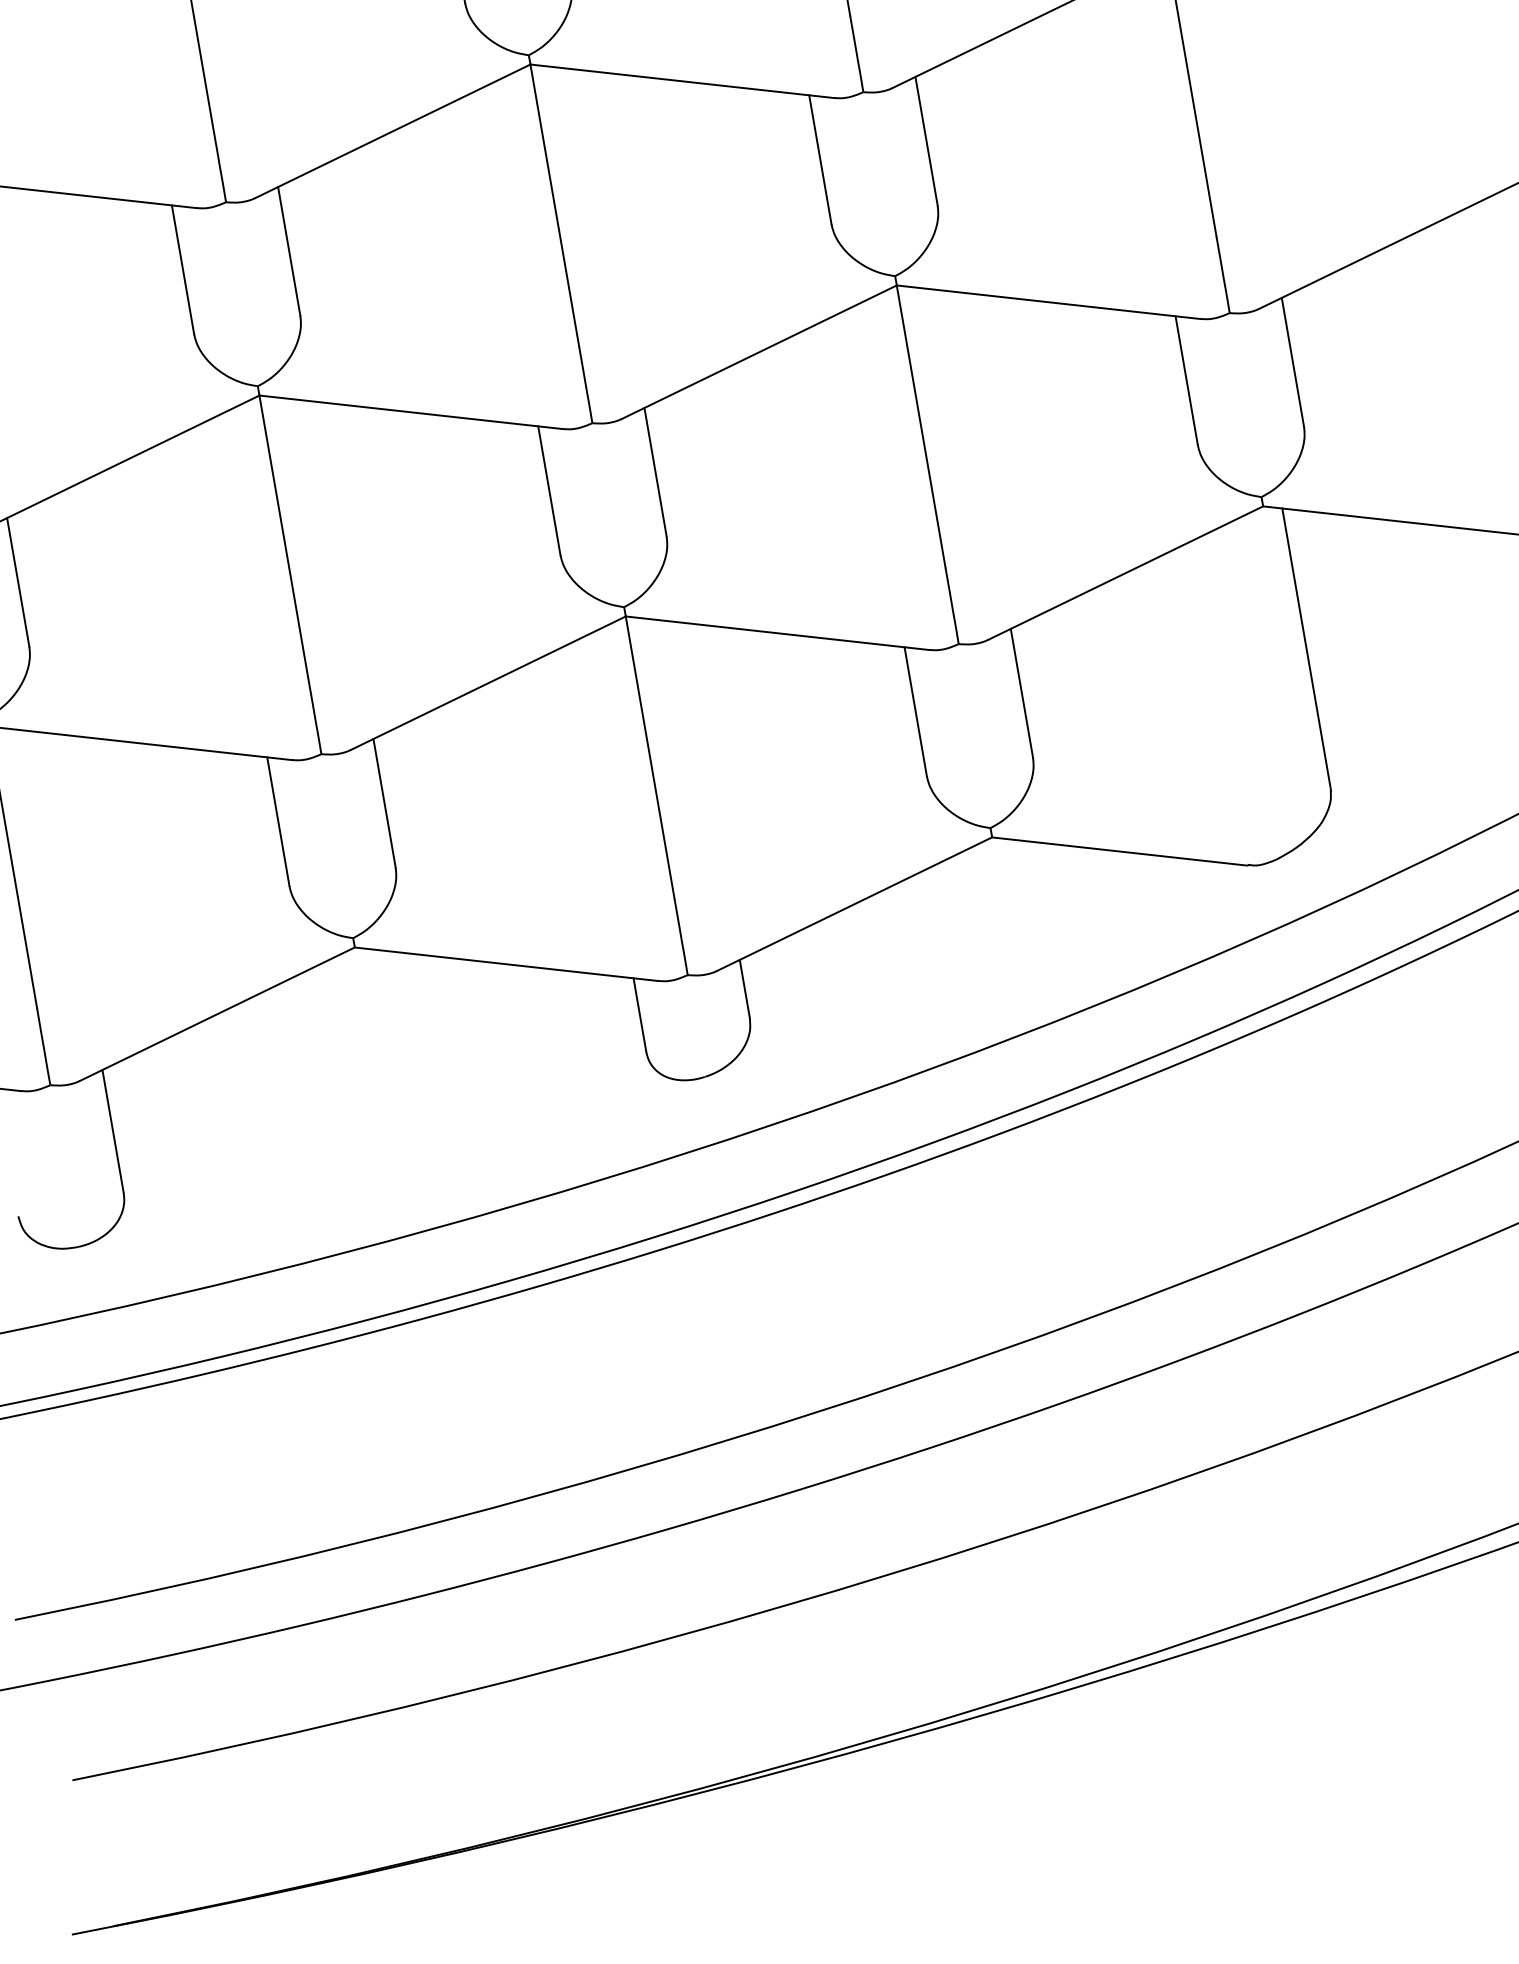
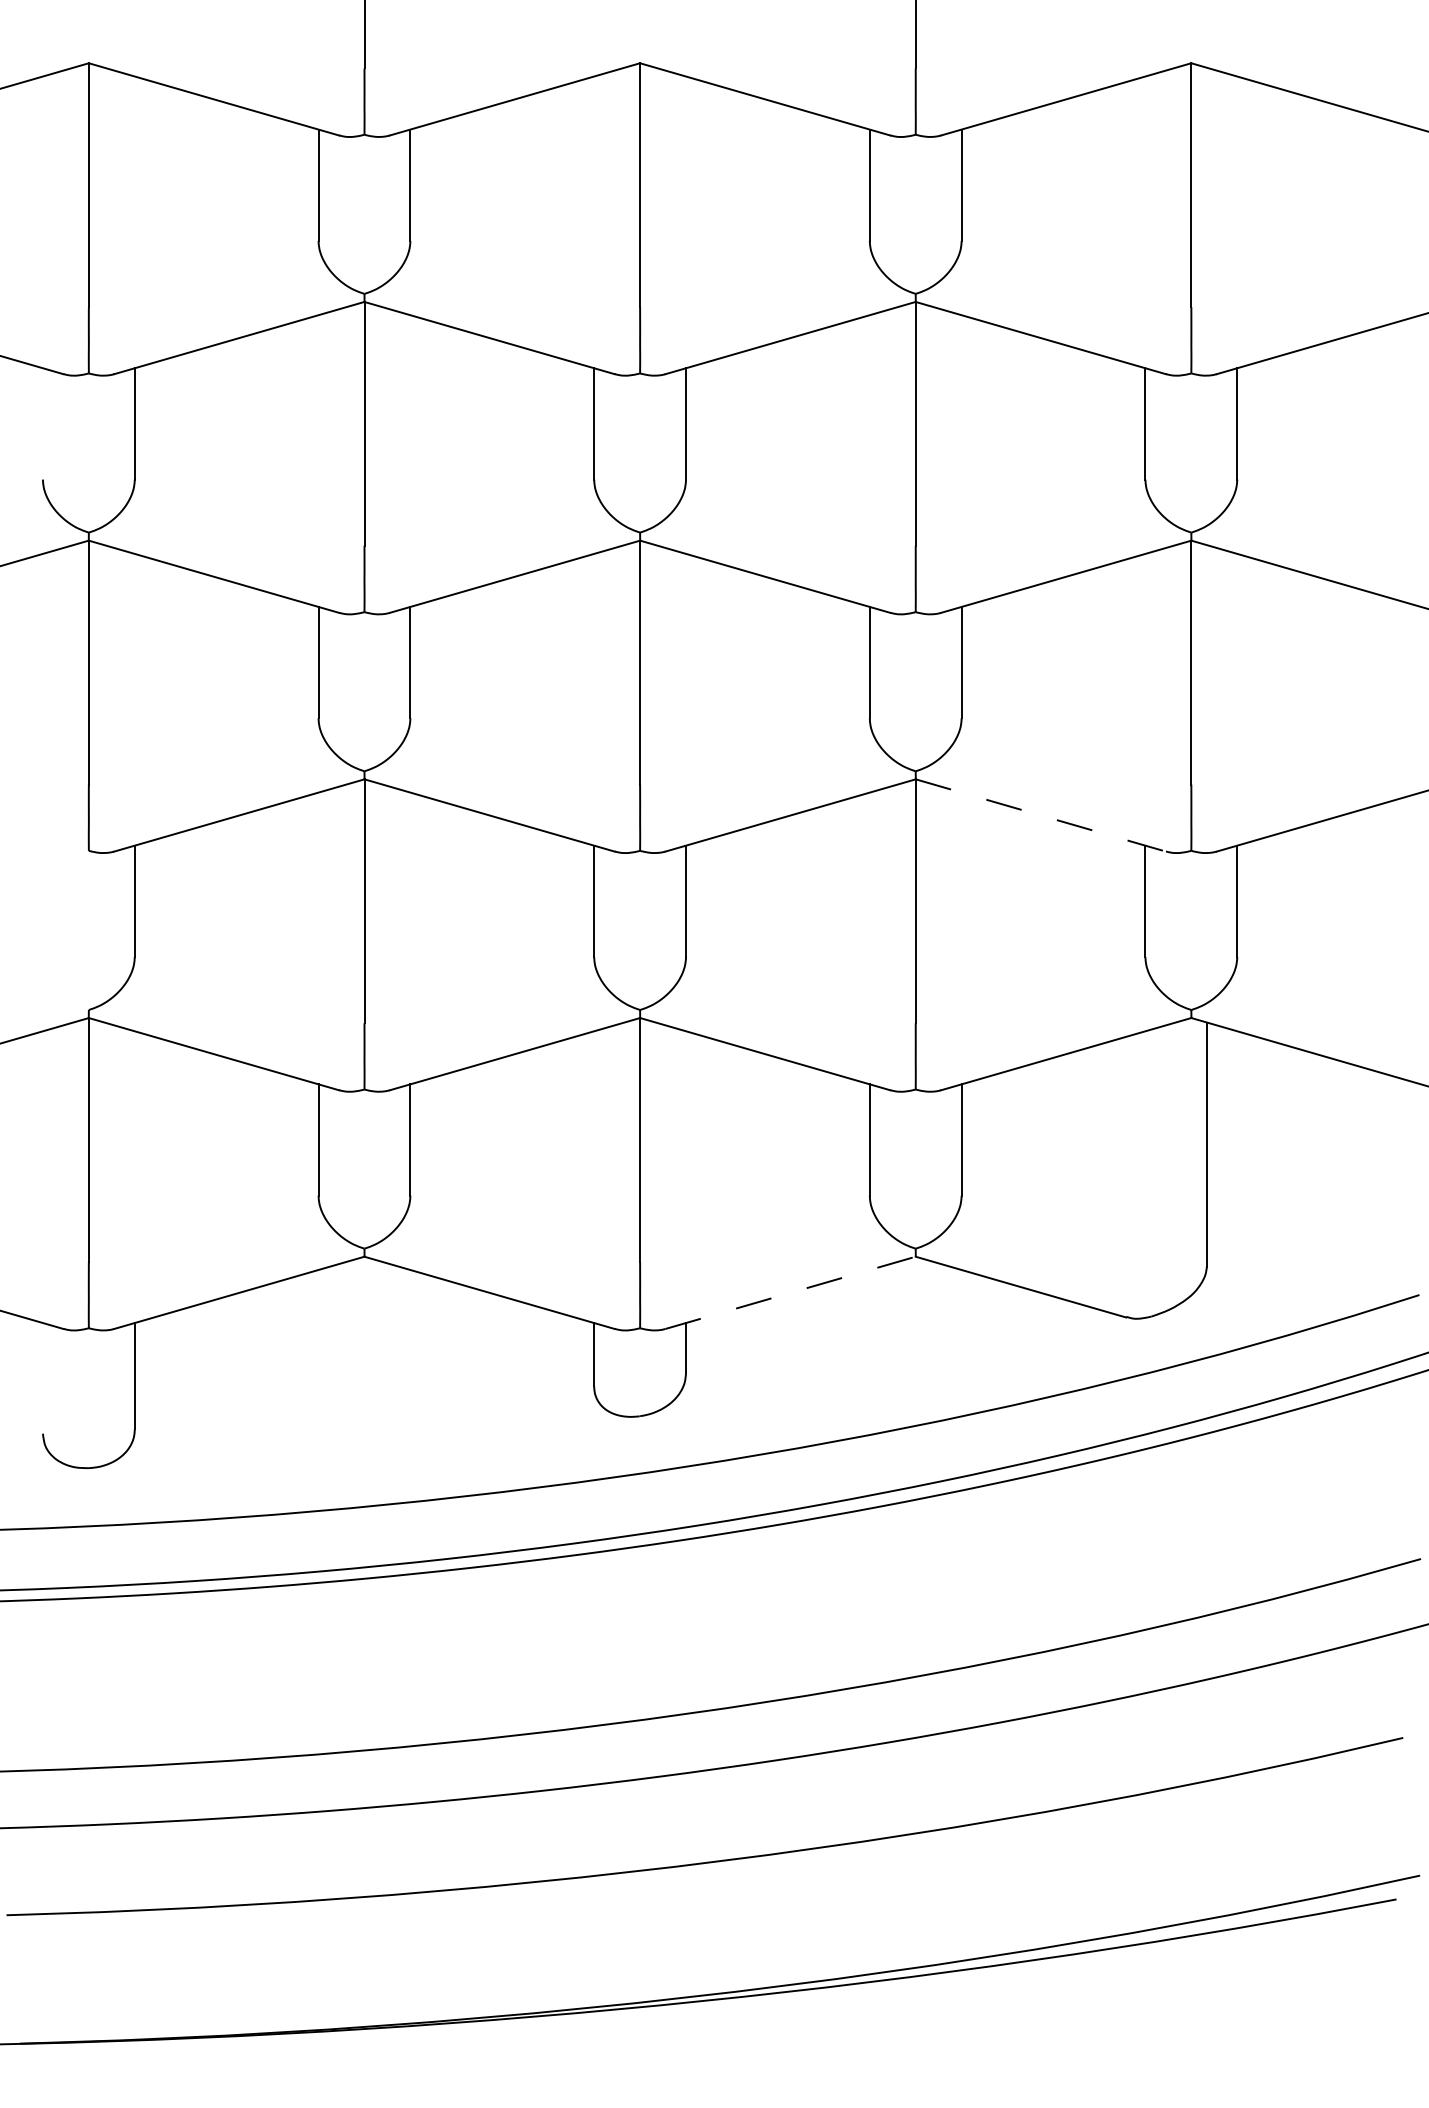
line: (1049, 302) -> (1041, 815), solid -> dashed
line: (855, 903) -> (791, 1292), solid -> dashed

